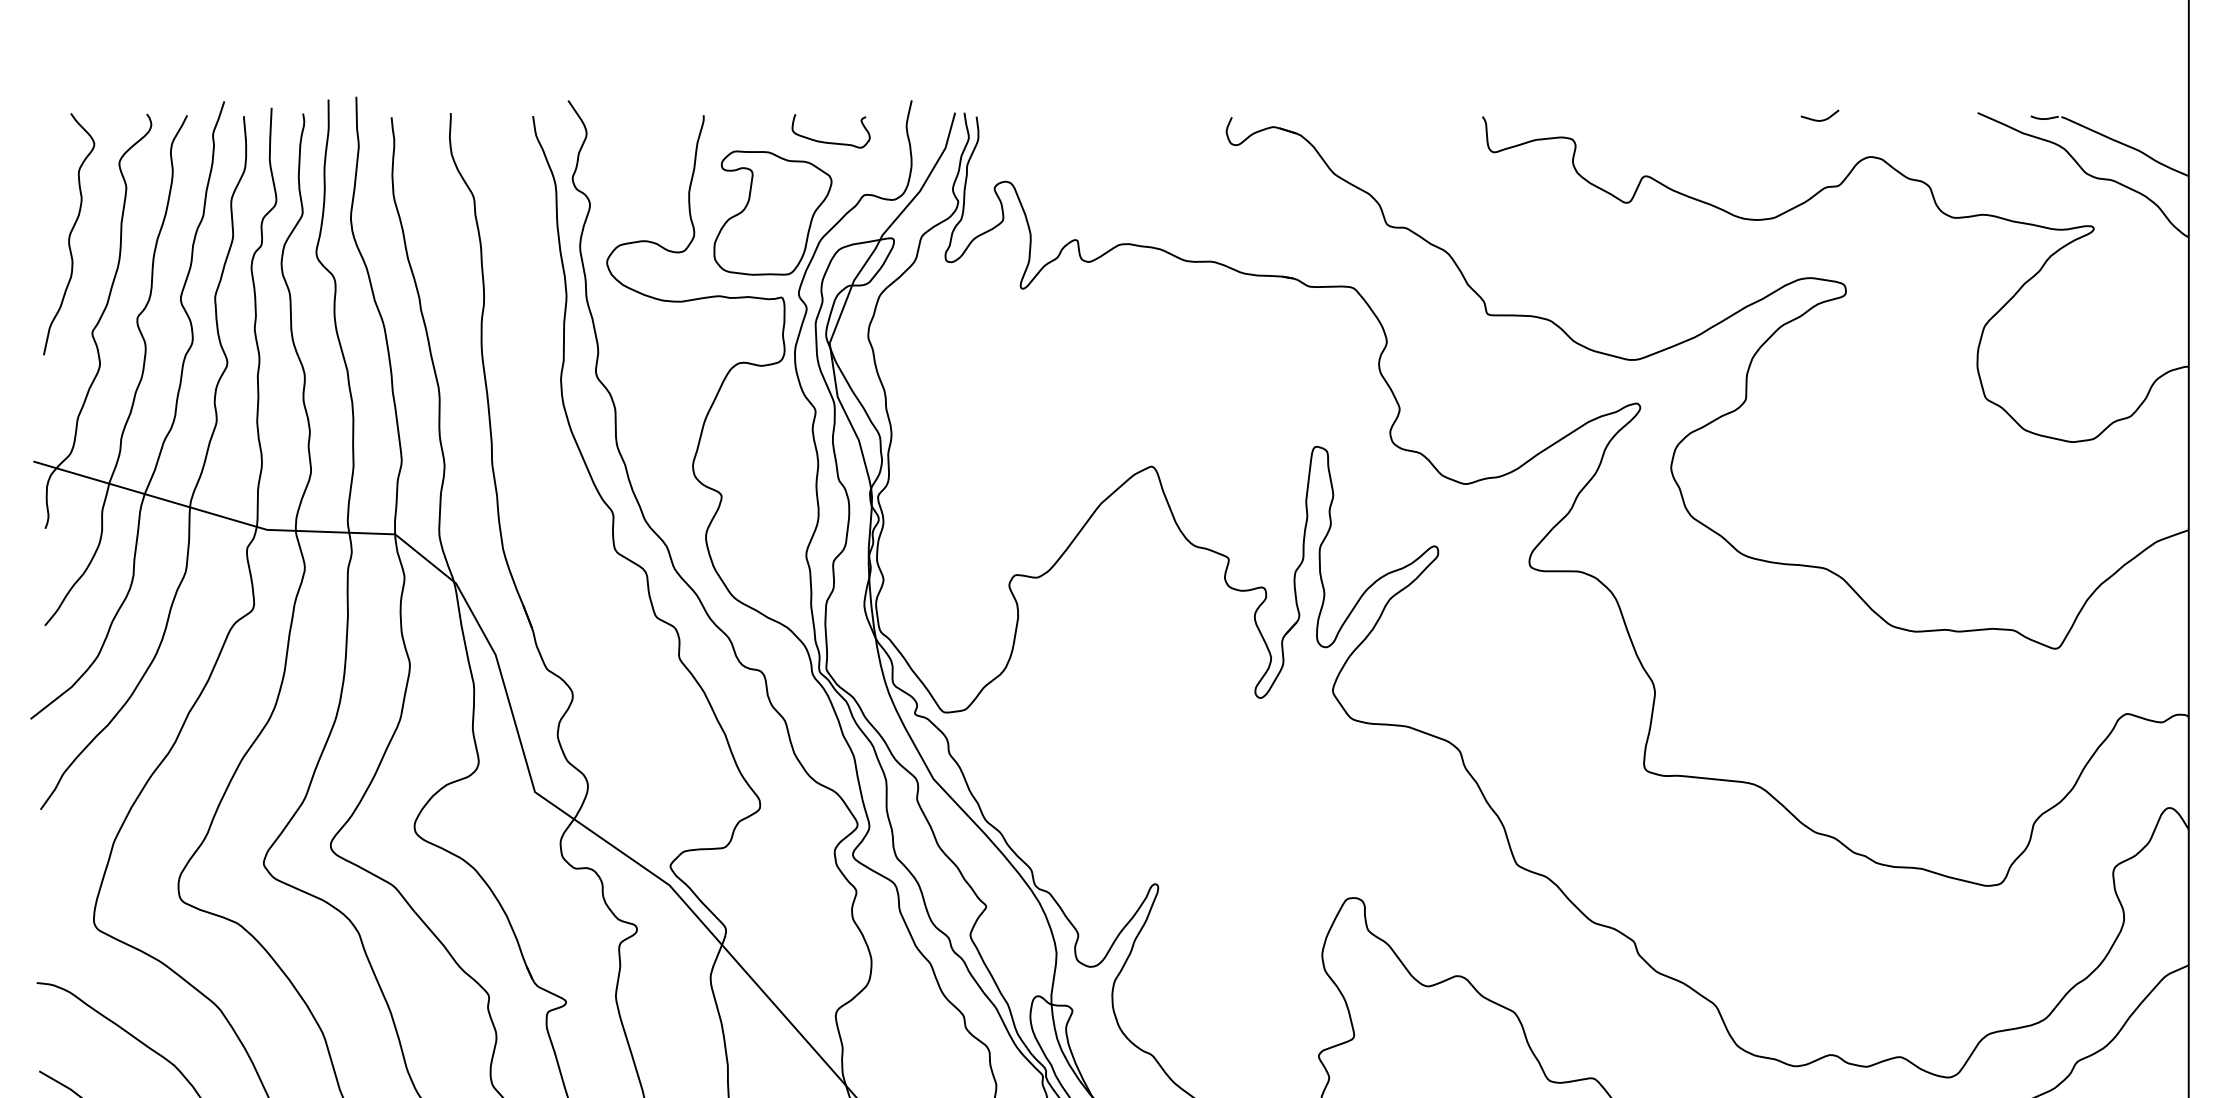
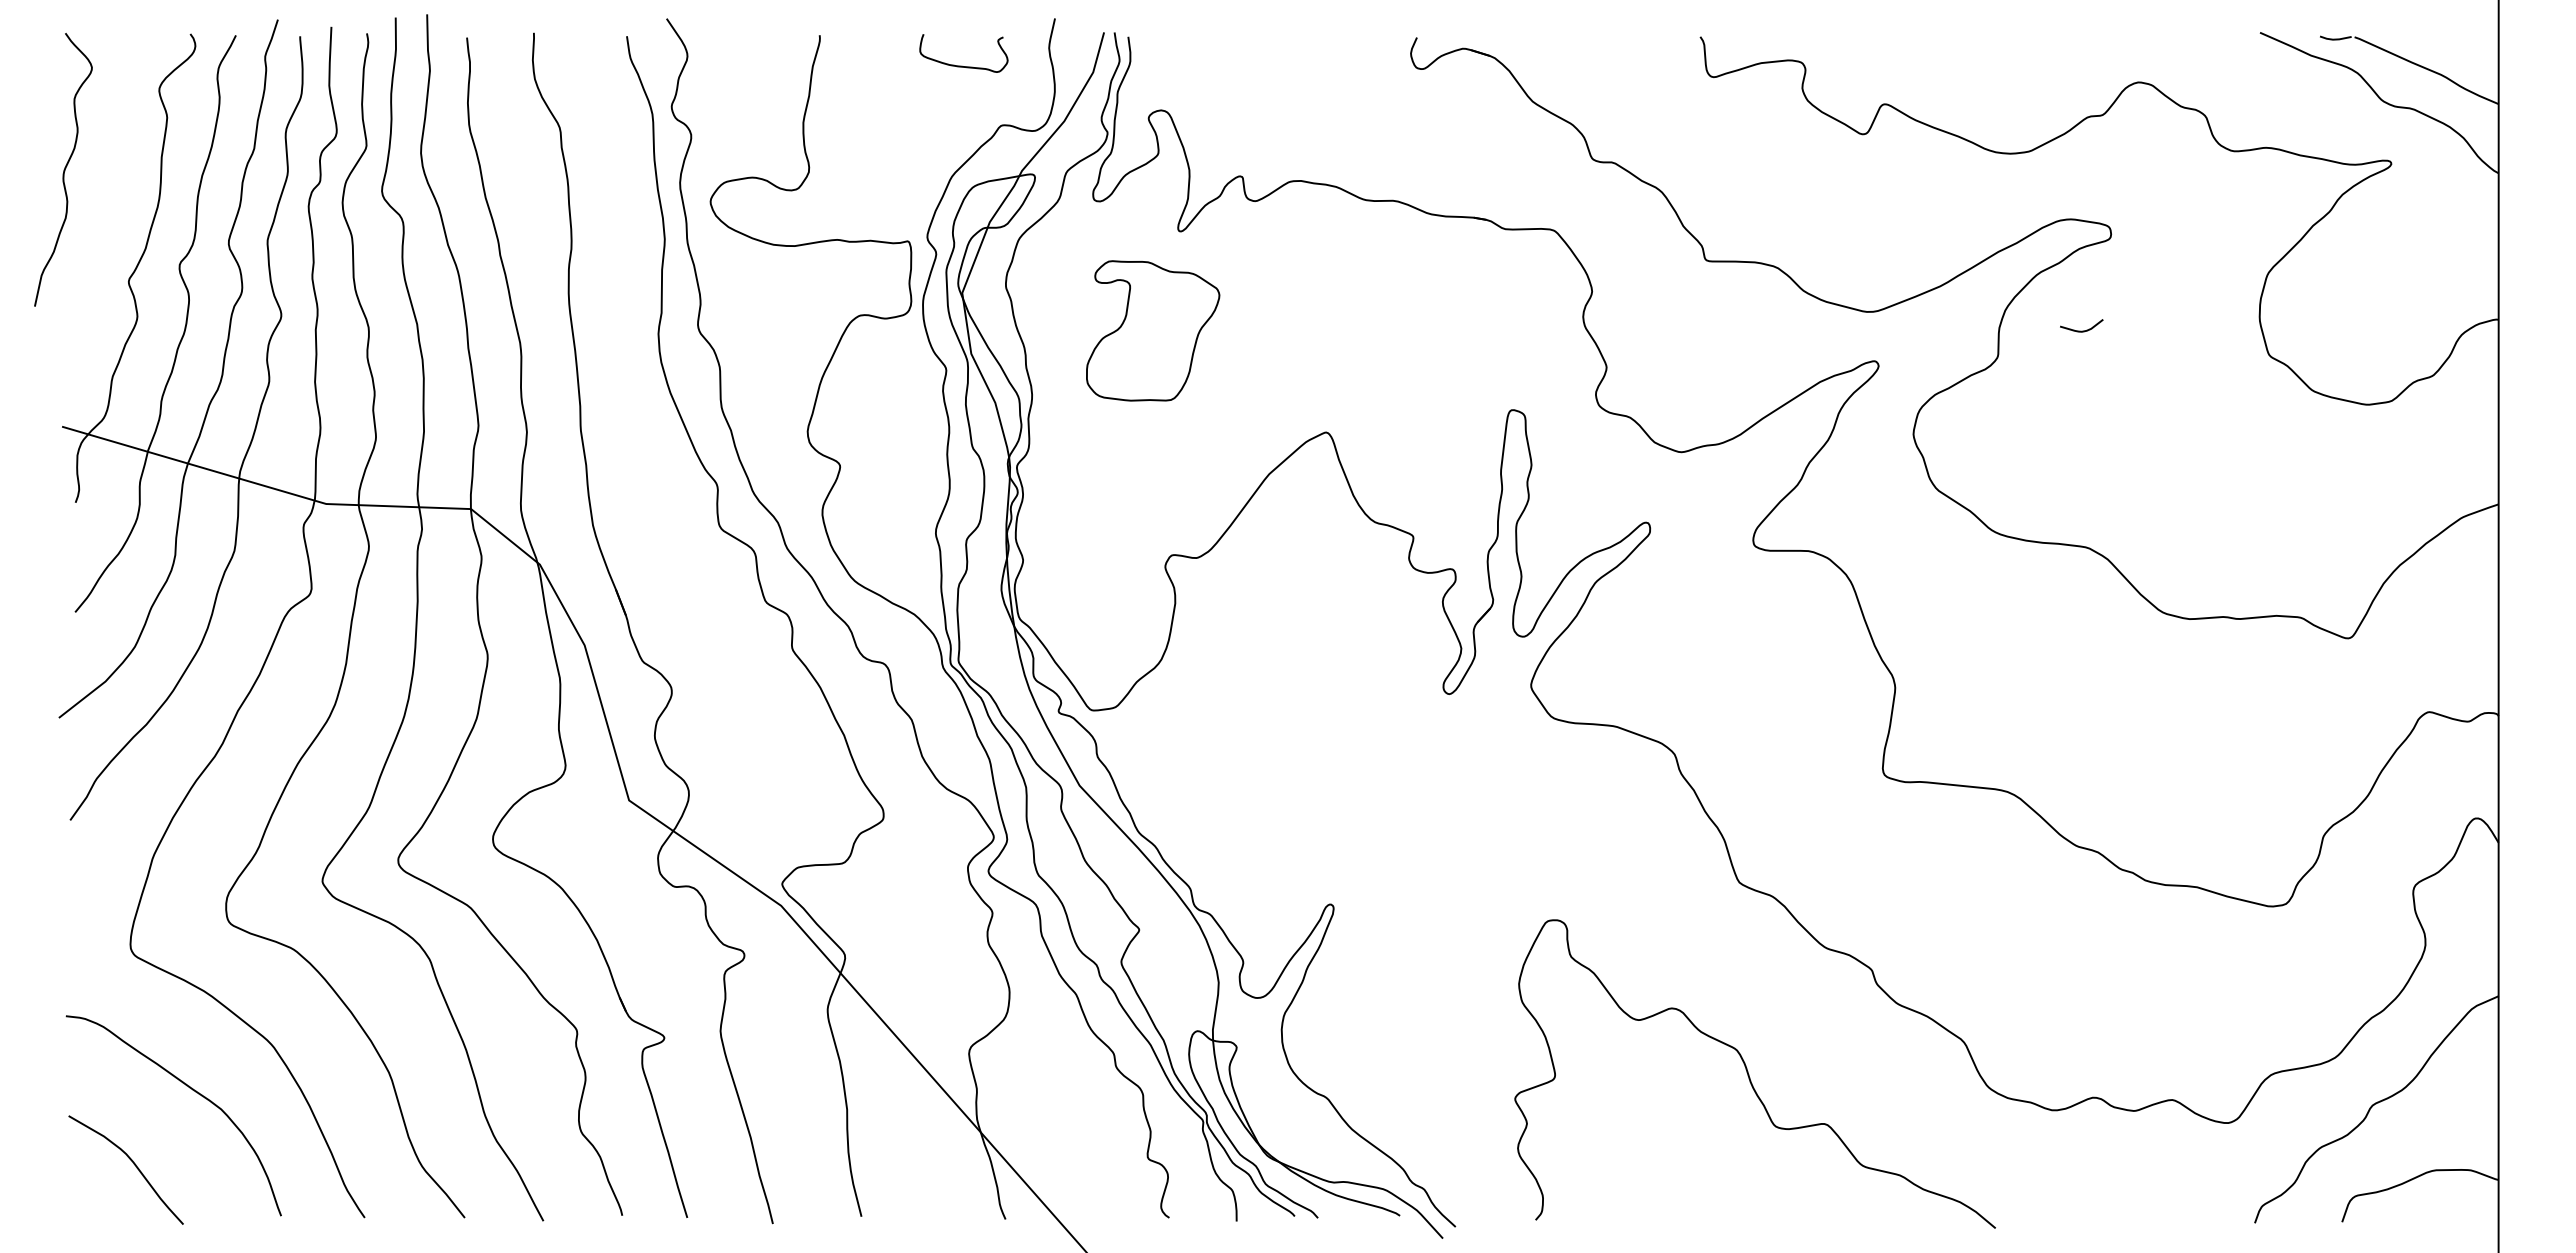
curve: (1819, 119) -> (2081, 330), moved
part: (773, 212) -> (1153, 330), moved
curve: (69, 233) -> (63, 169), moved

